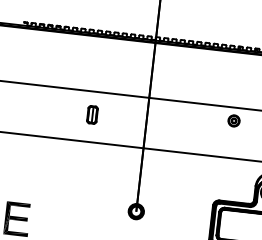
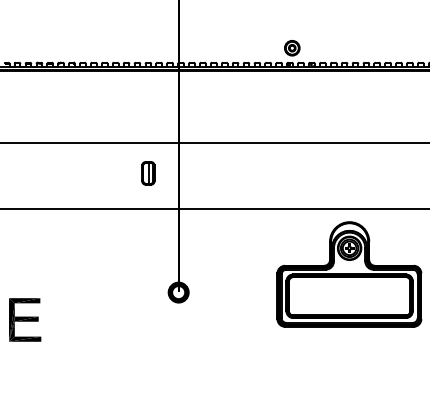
part: (92, 115) -> (148, 173), moved
part: (234, 121) -> (292, 48), moved

